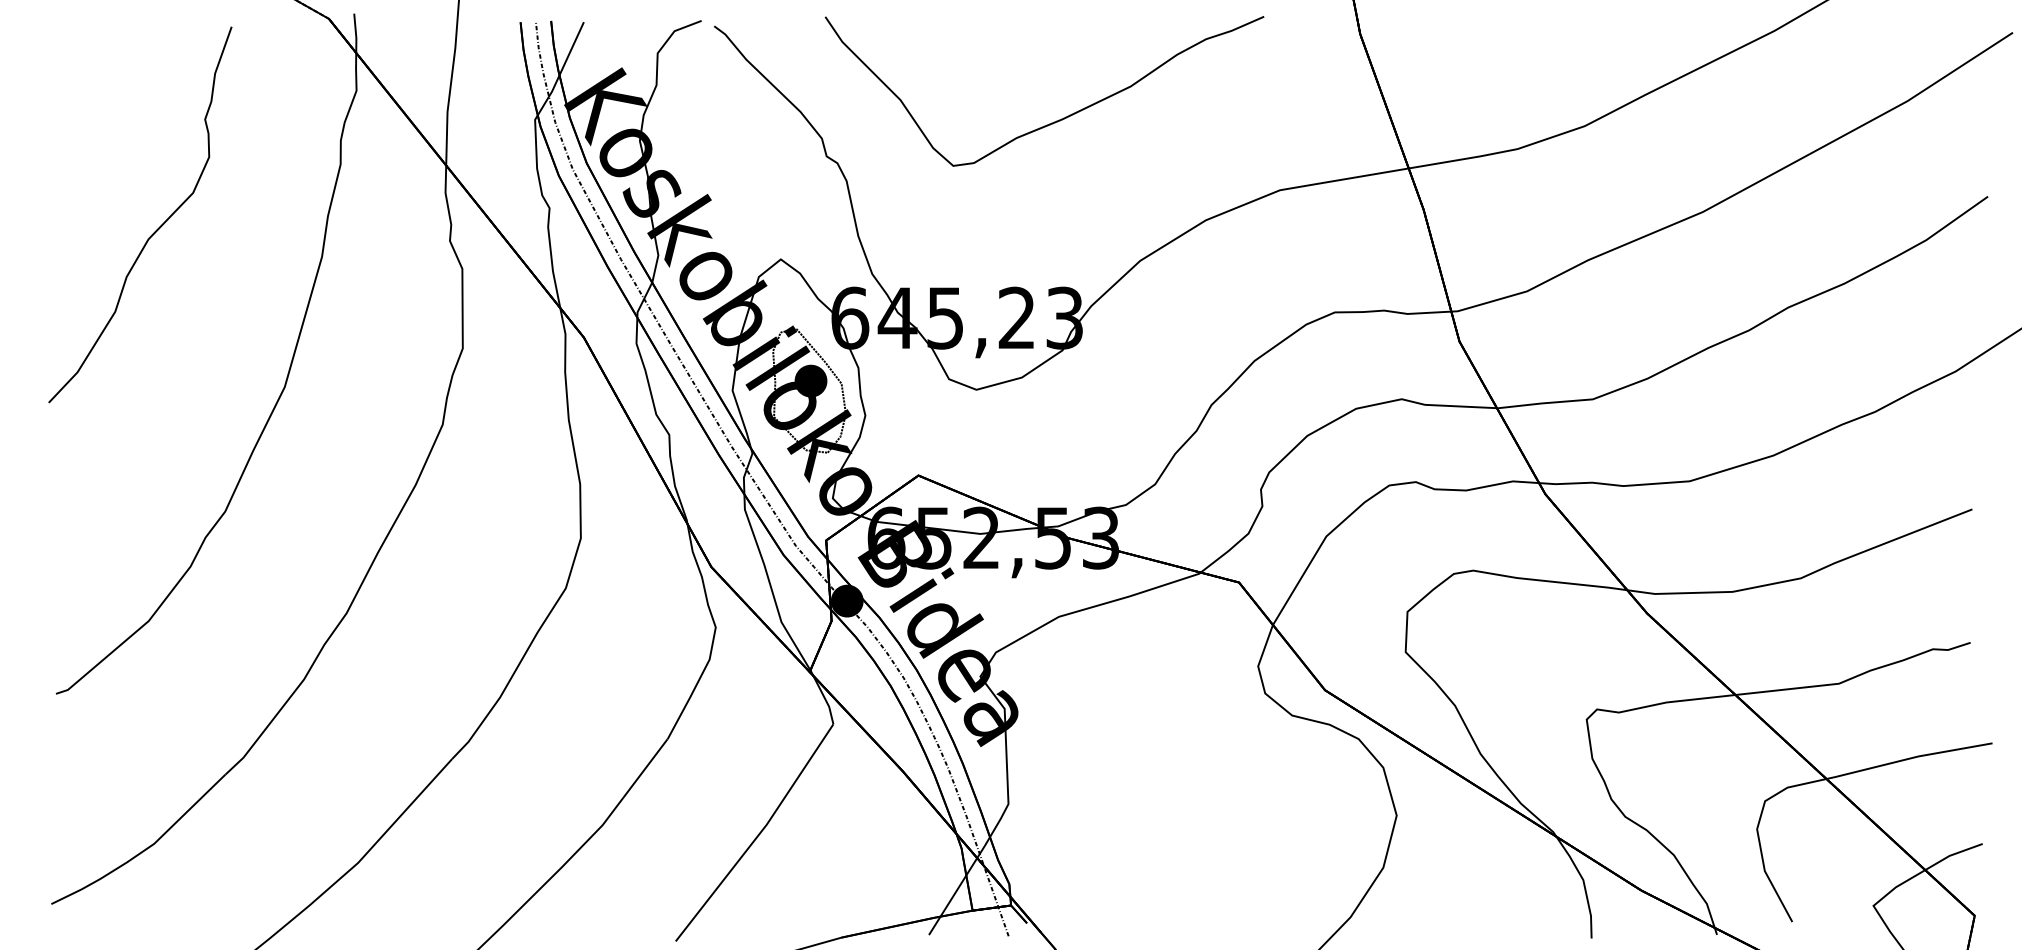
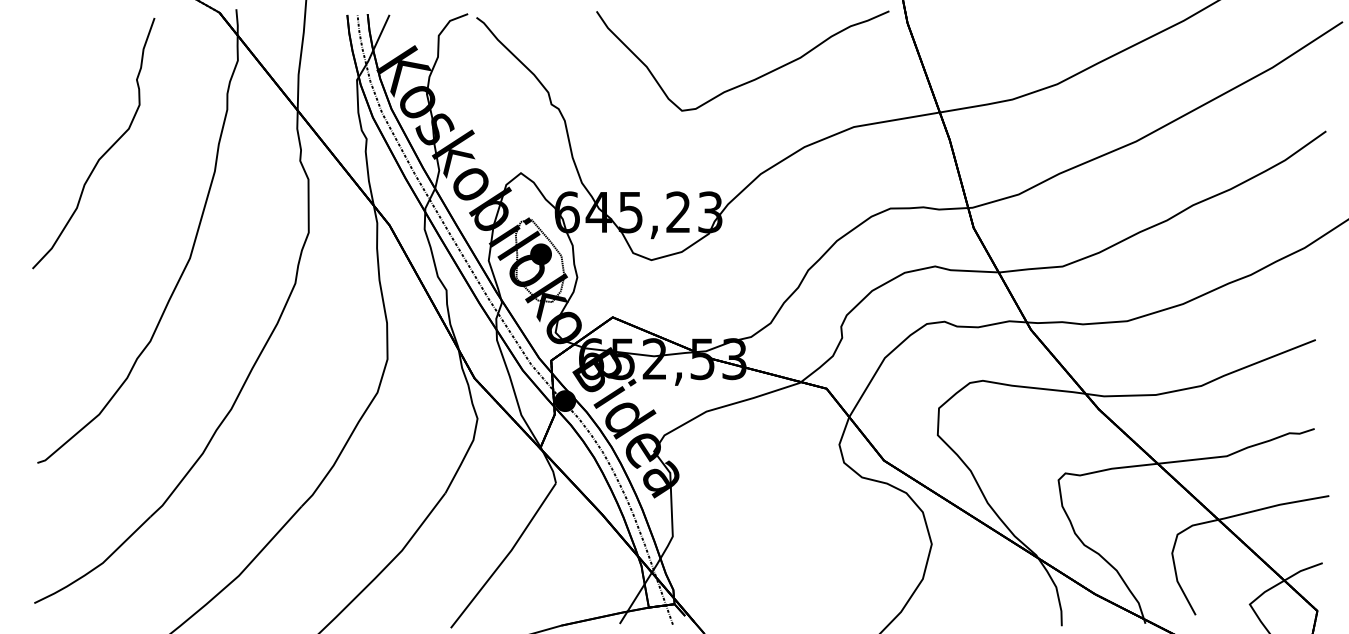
curve: (1054, 120) -> (749, 80), moved

